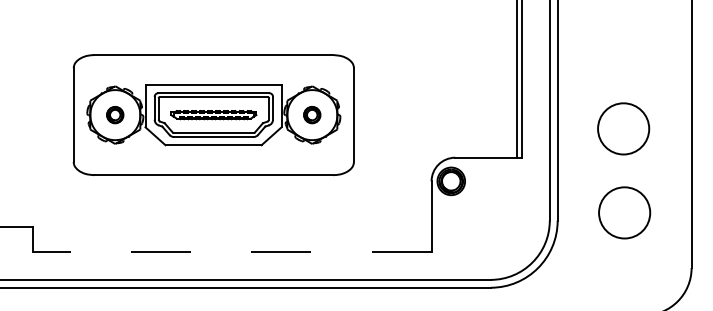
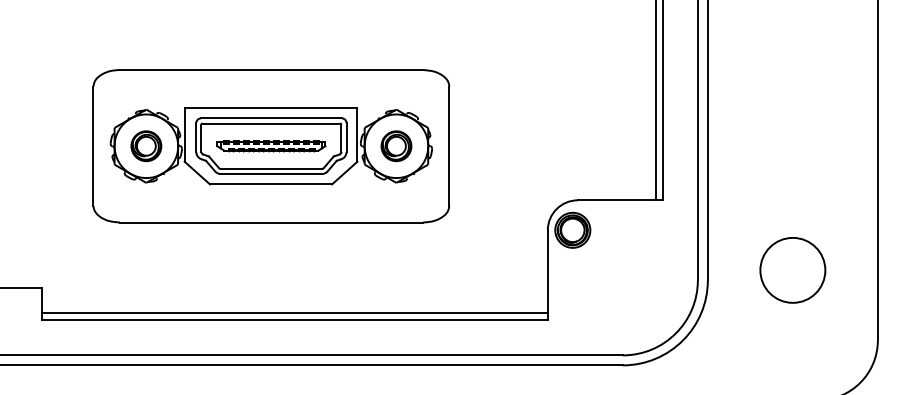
part: (114, 114) -> (145, 145), size x1.43
part: (311, 114) -> (395, 145), size x1.43
circle: (623, 128) -> (791, 163), removed
line: (232, 246) -> (295, 313), added
line: (232, 252) -> (295, 320), dashed -> solid

